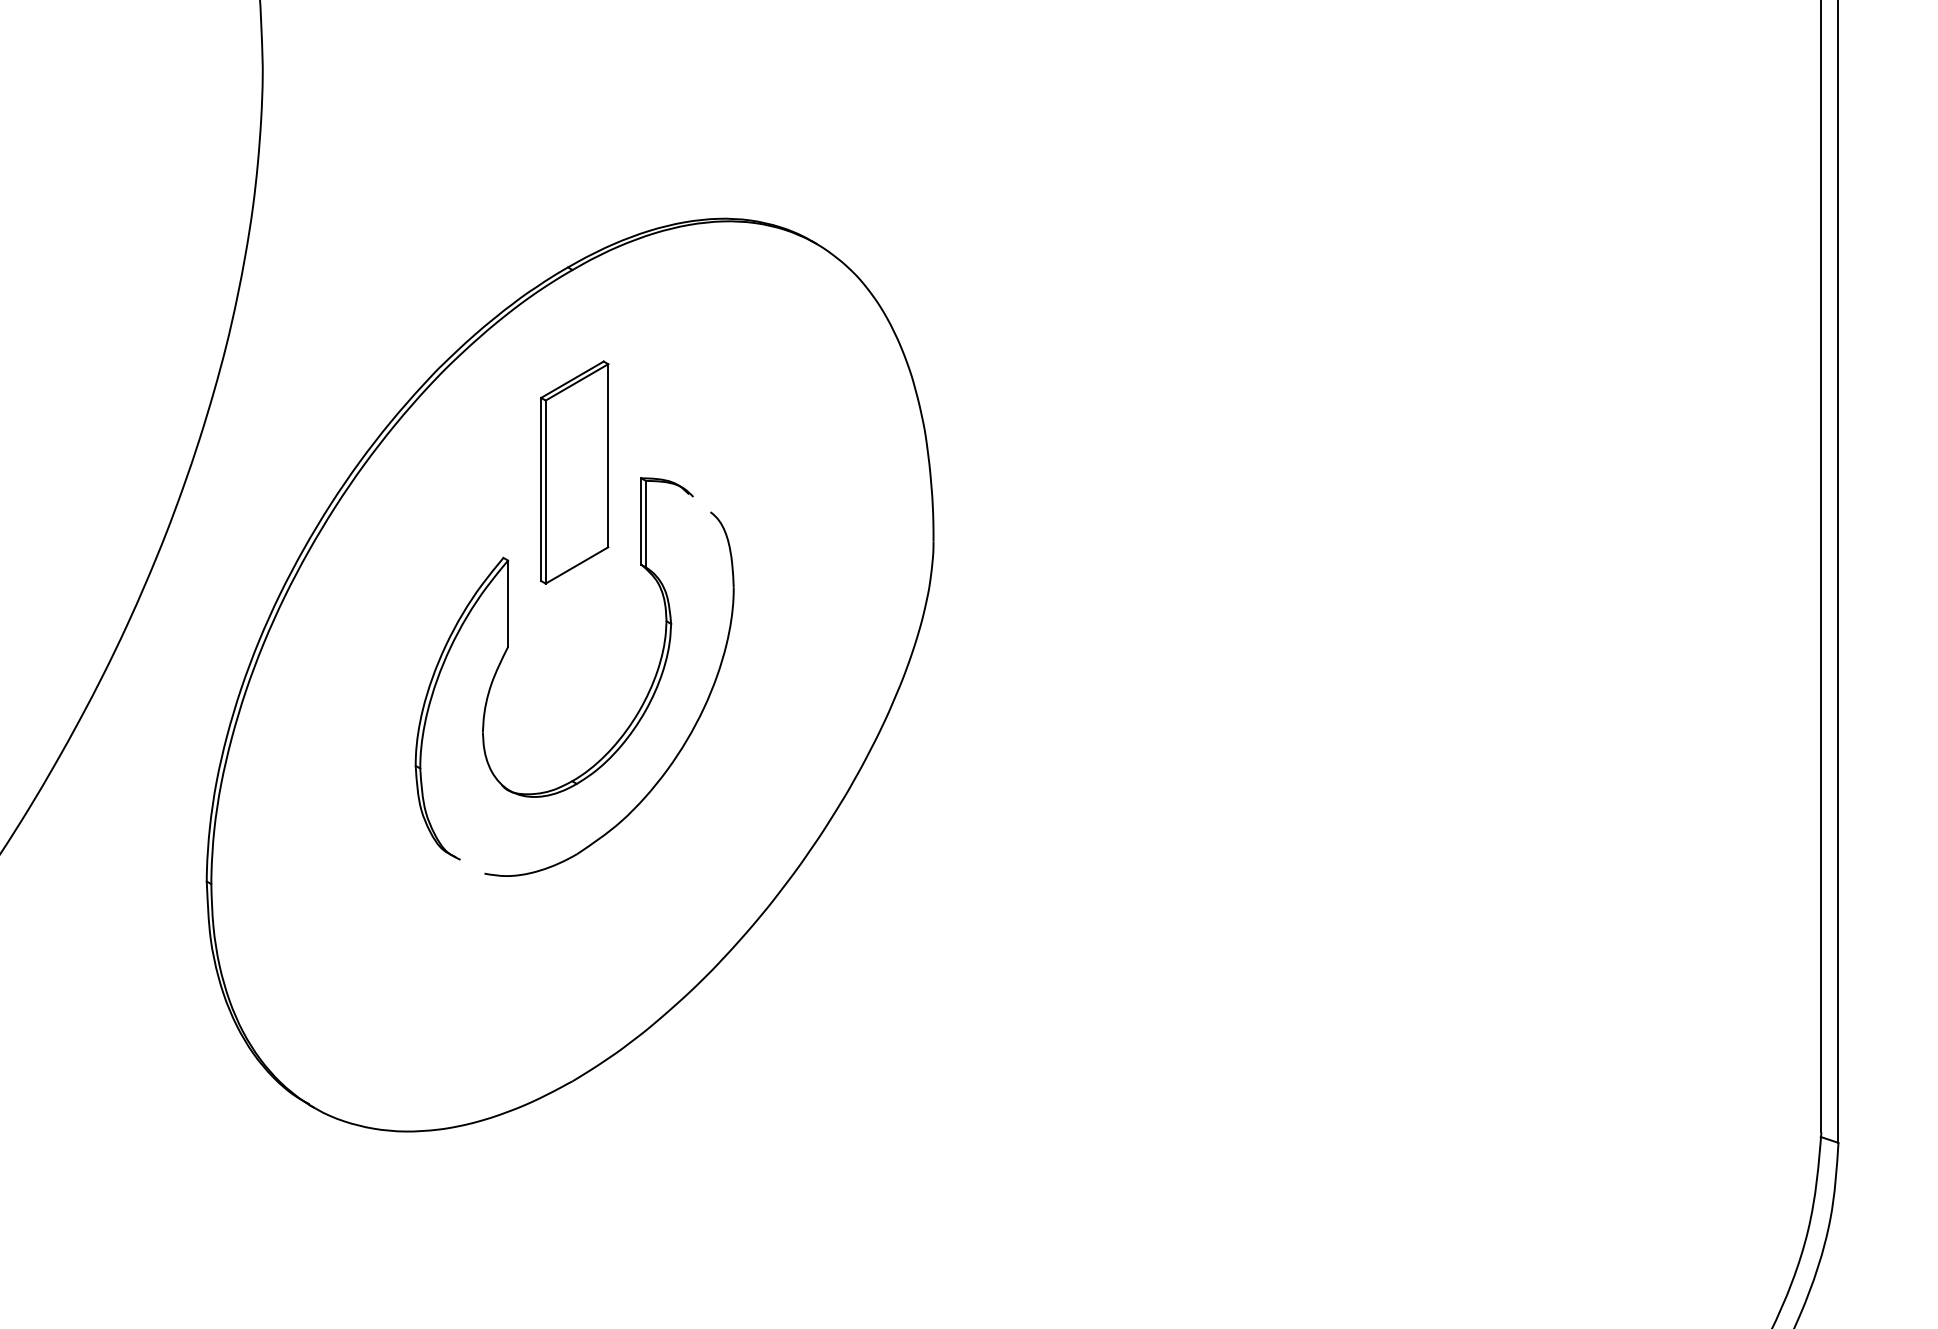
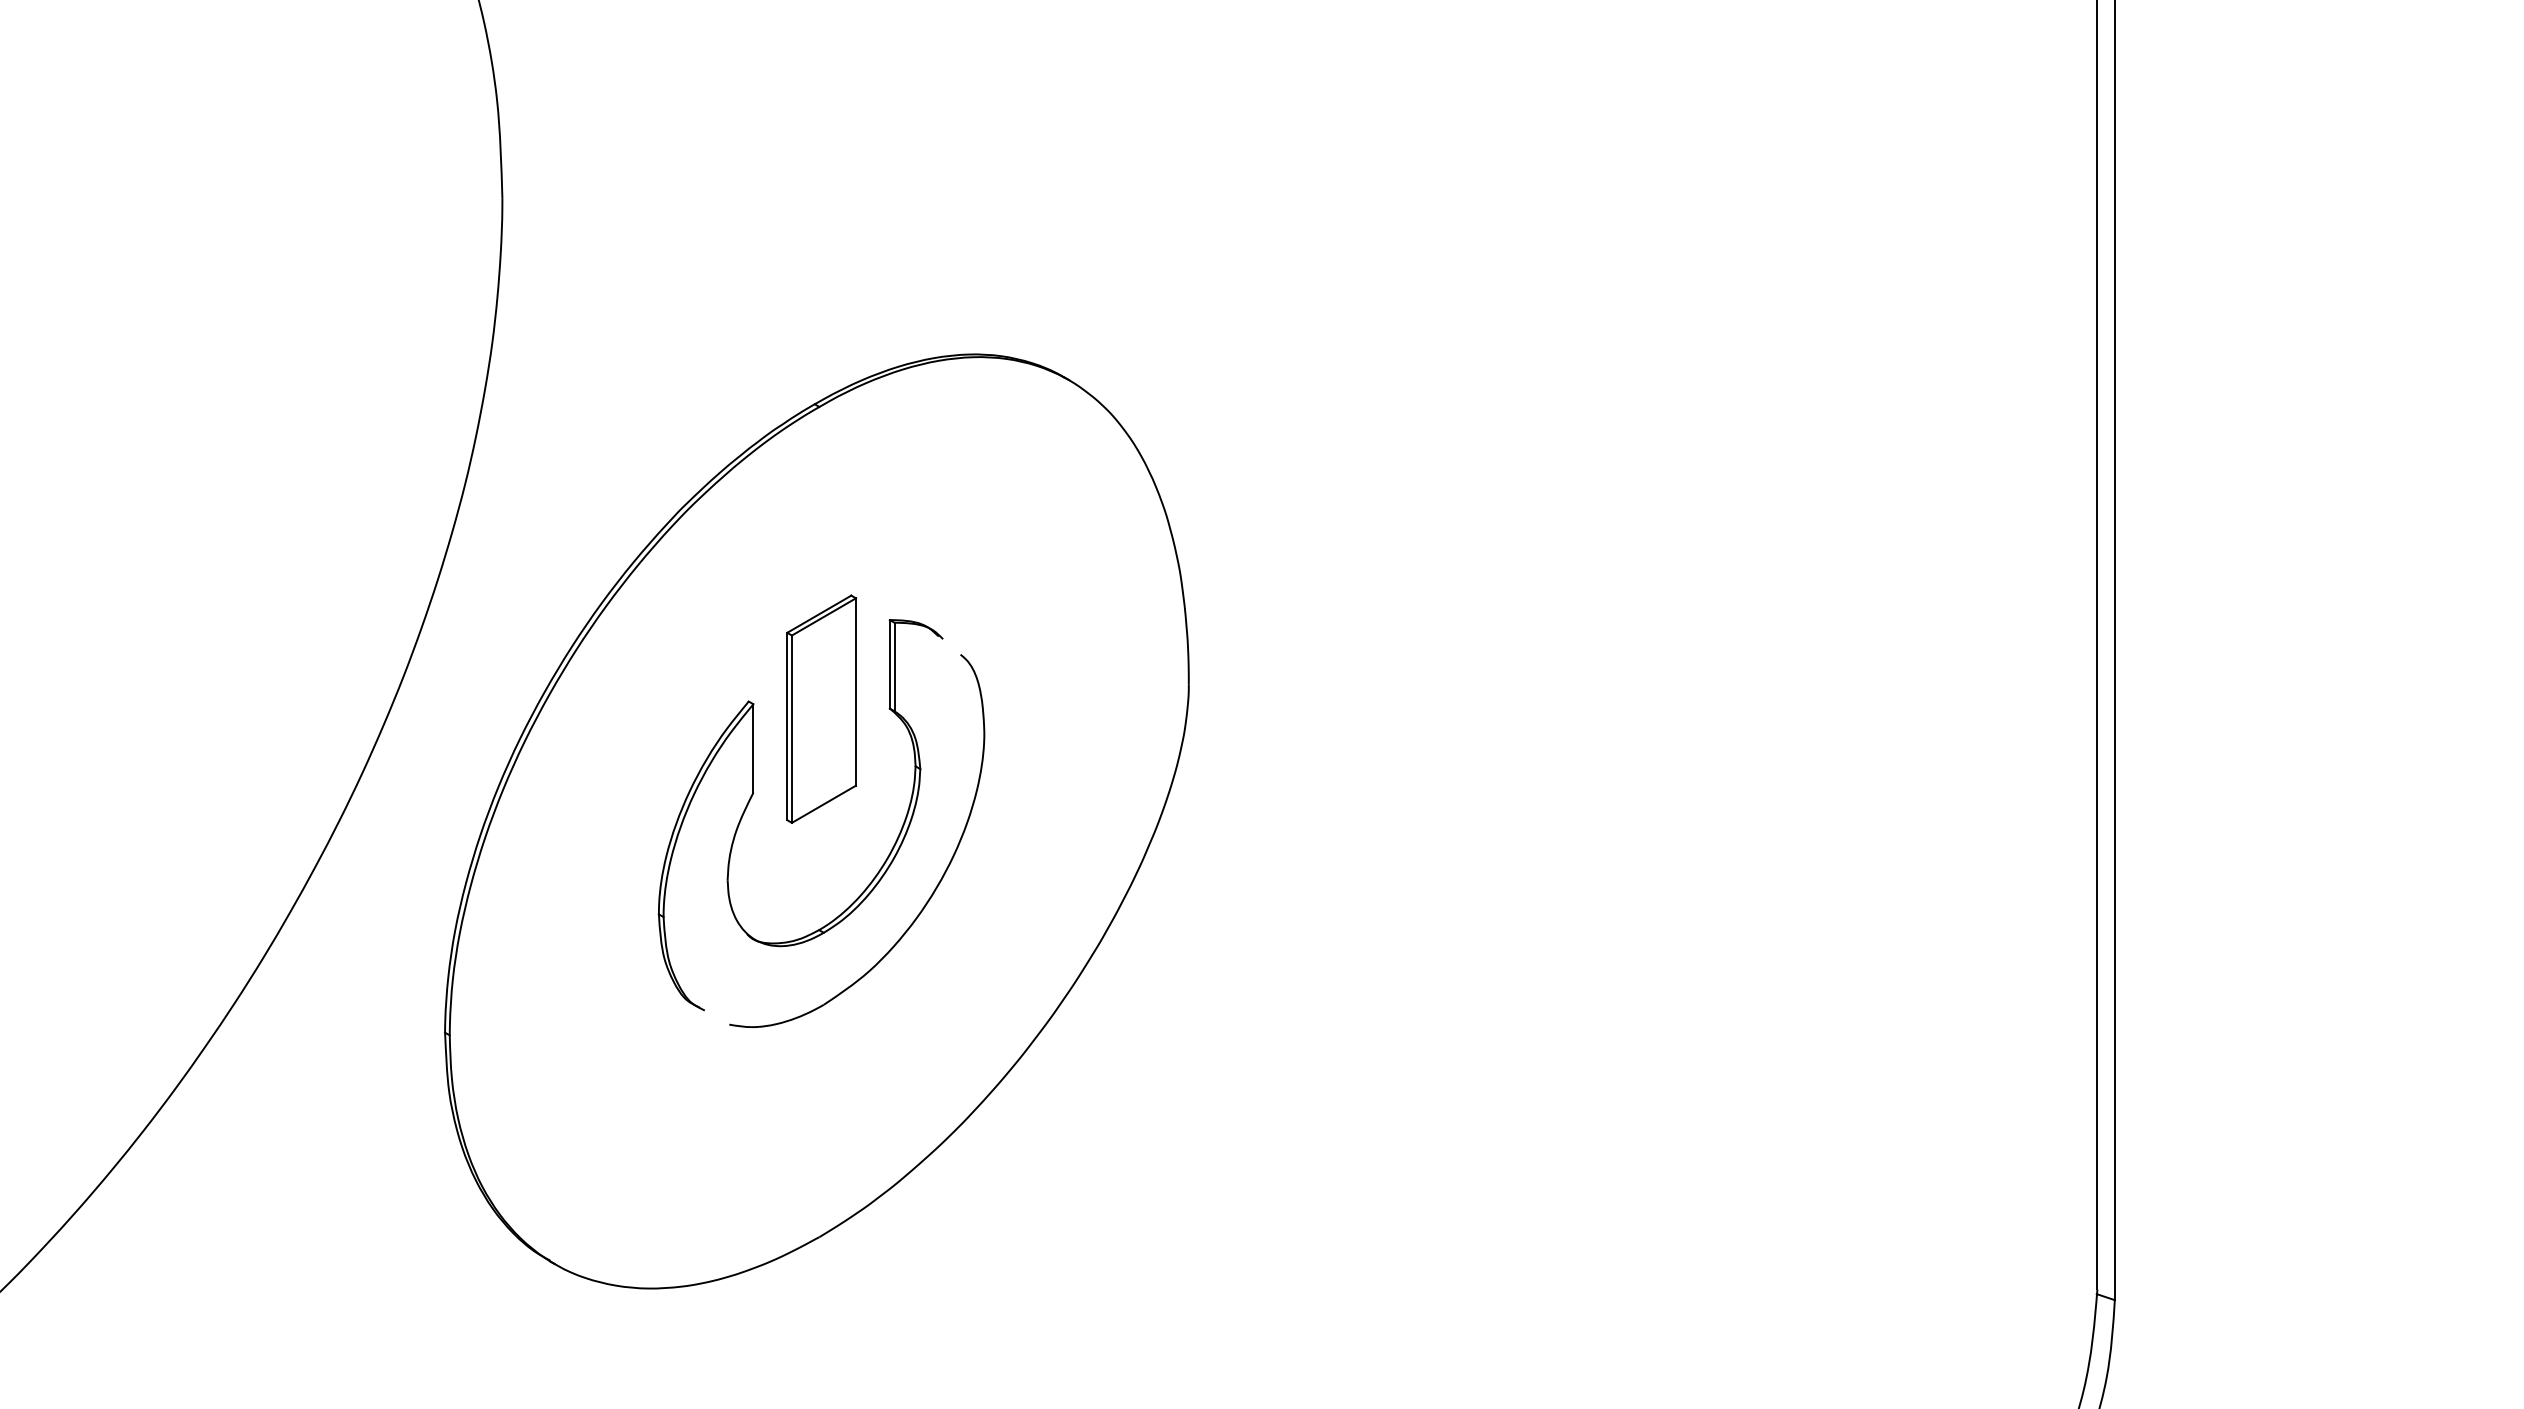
part: (574, 471) -> (821, 708), moved

